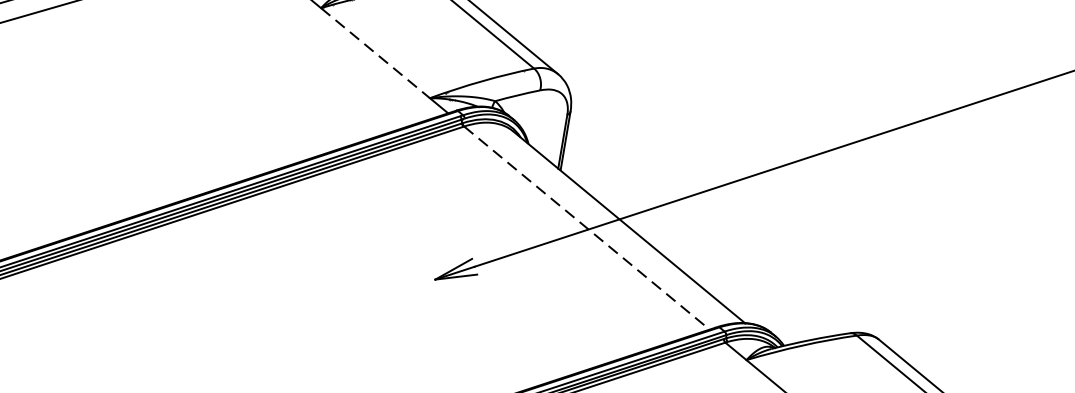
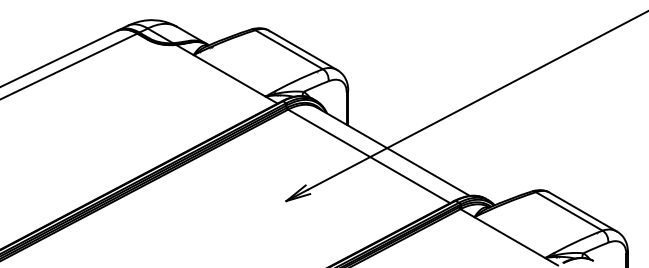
line: (376, 54) -> (230, 76), dashed -> solid
line: (587, 228) -> (369, 156), dashed -> solid

